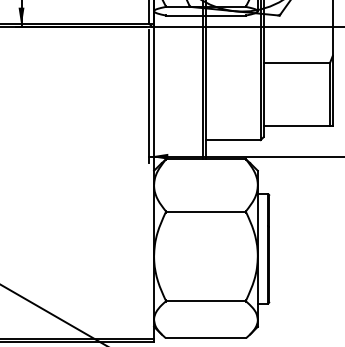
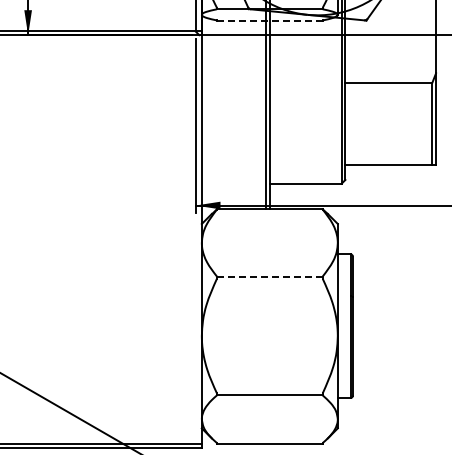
line: (205, 15) -> (269, 20), solid -> dashed
line: (205, 211) -> (269, 277), solid -> dashed

